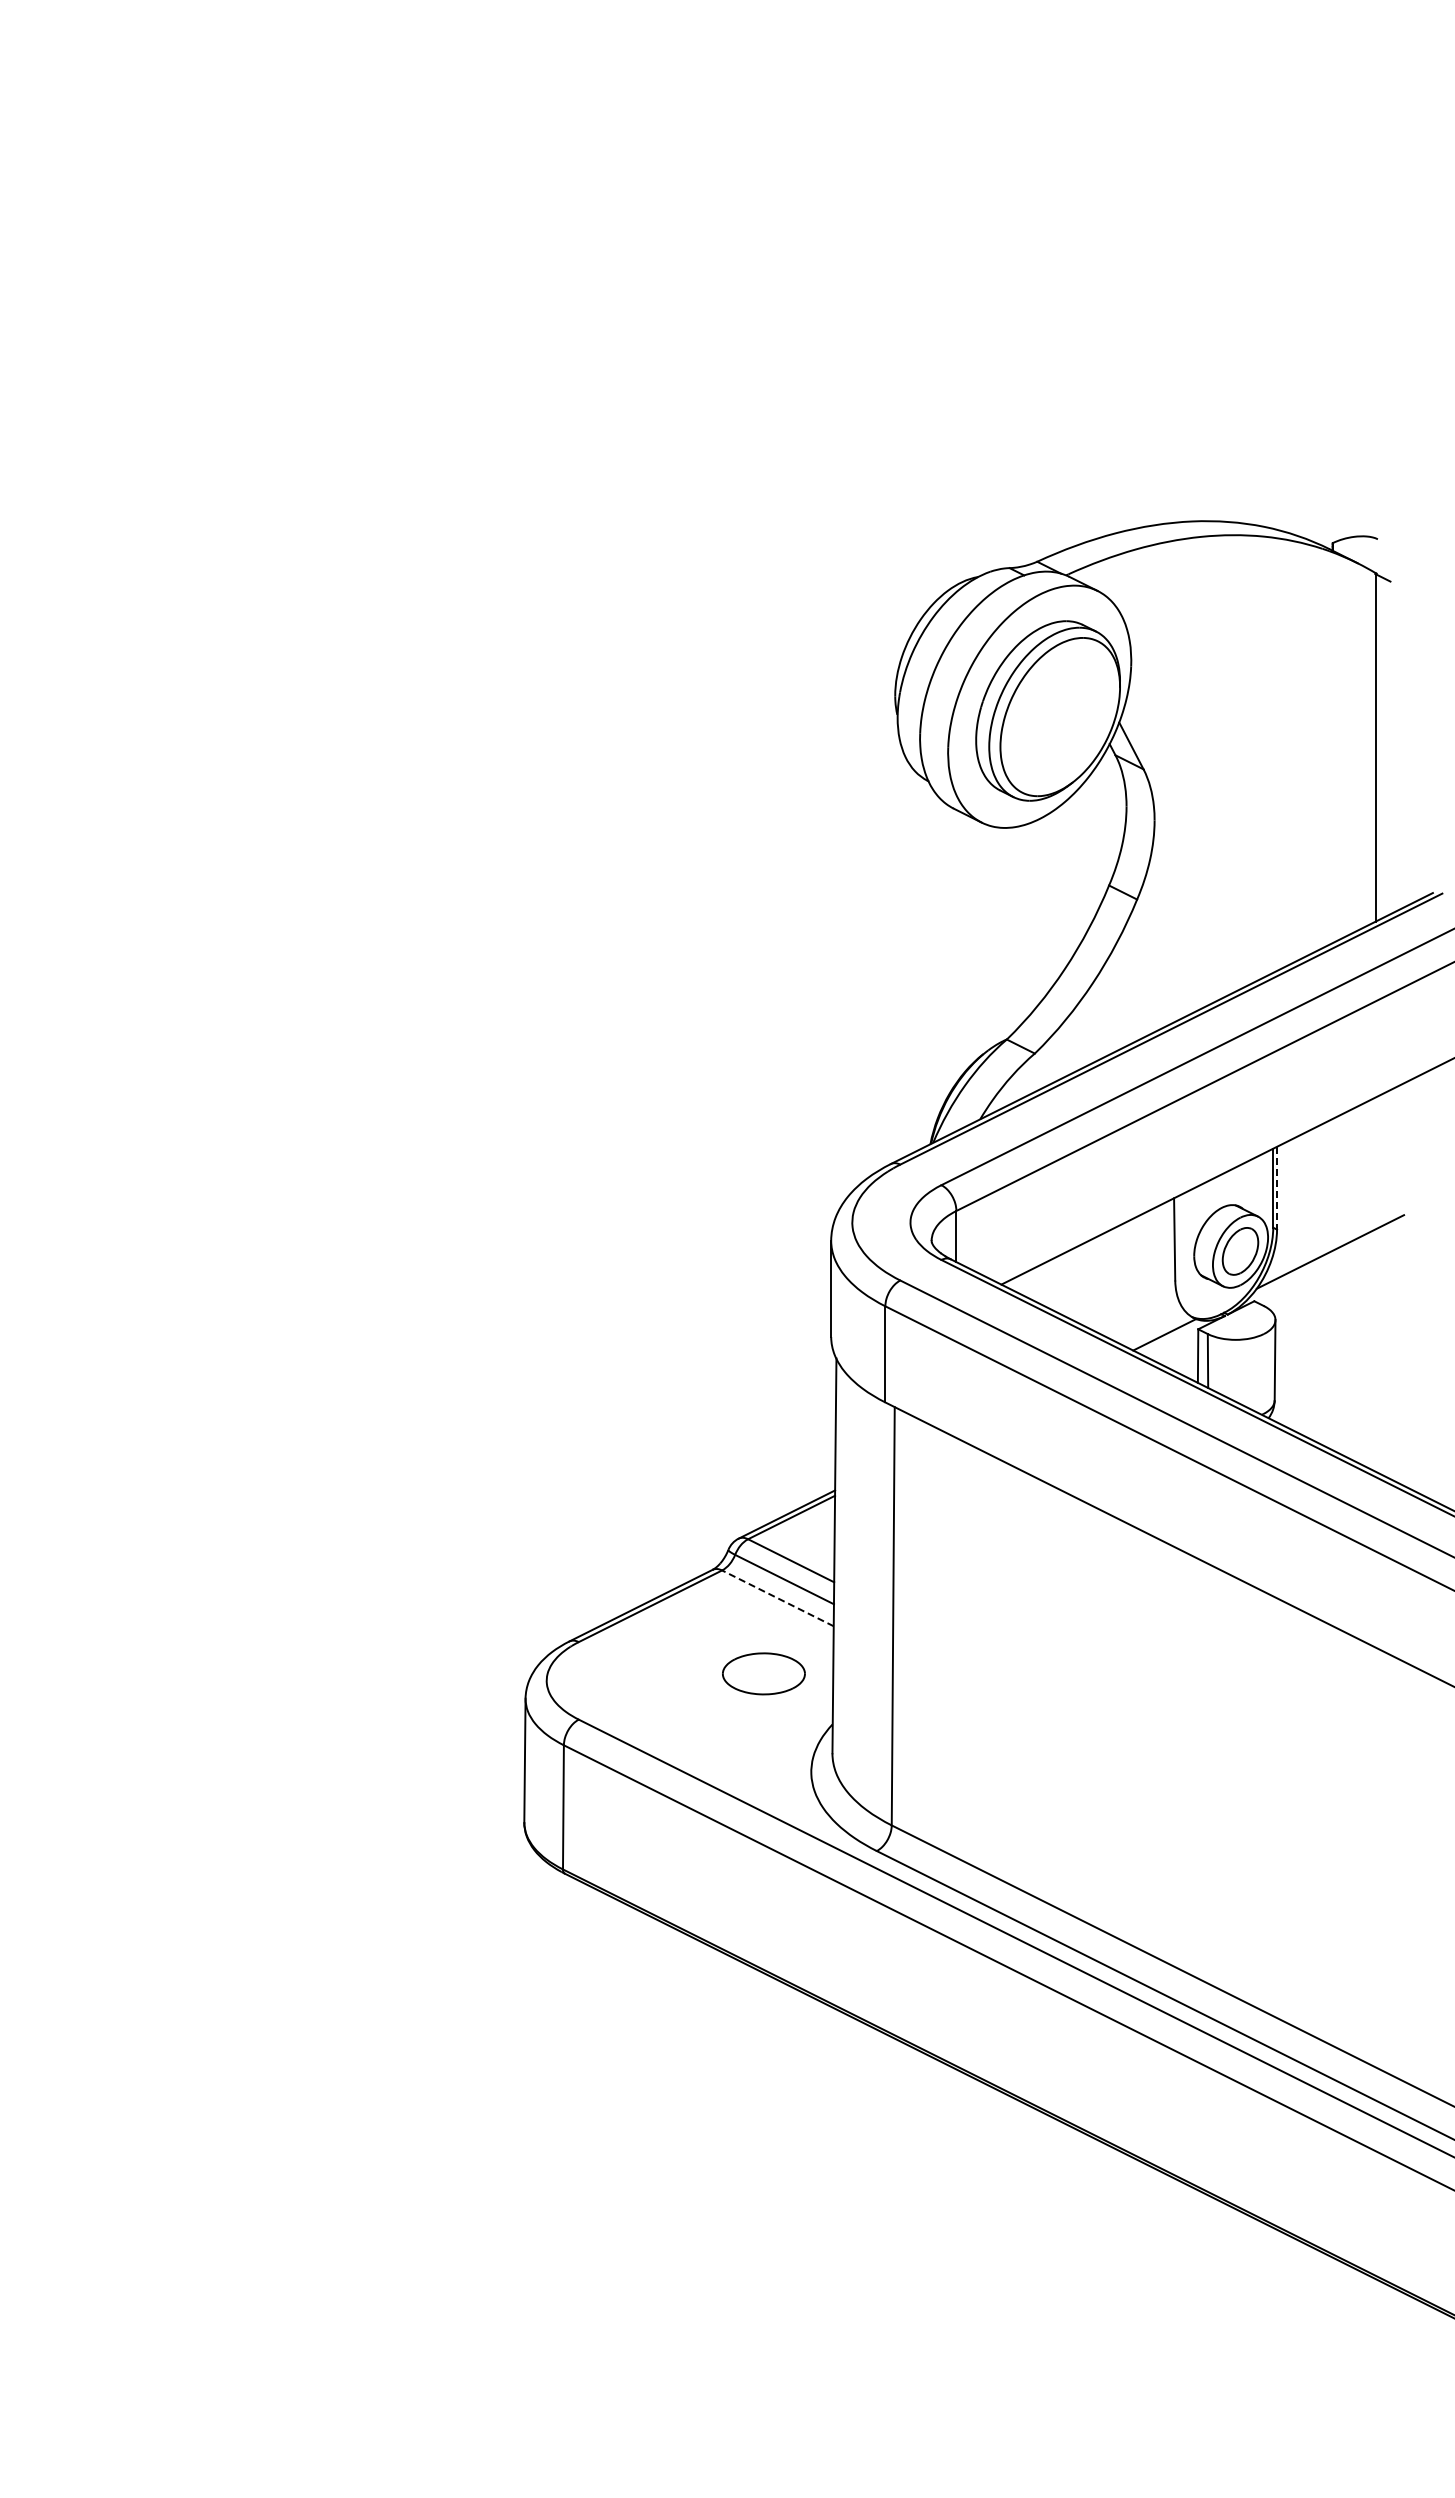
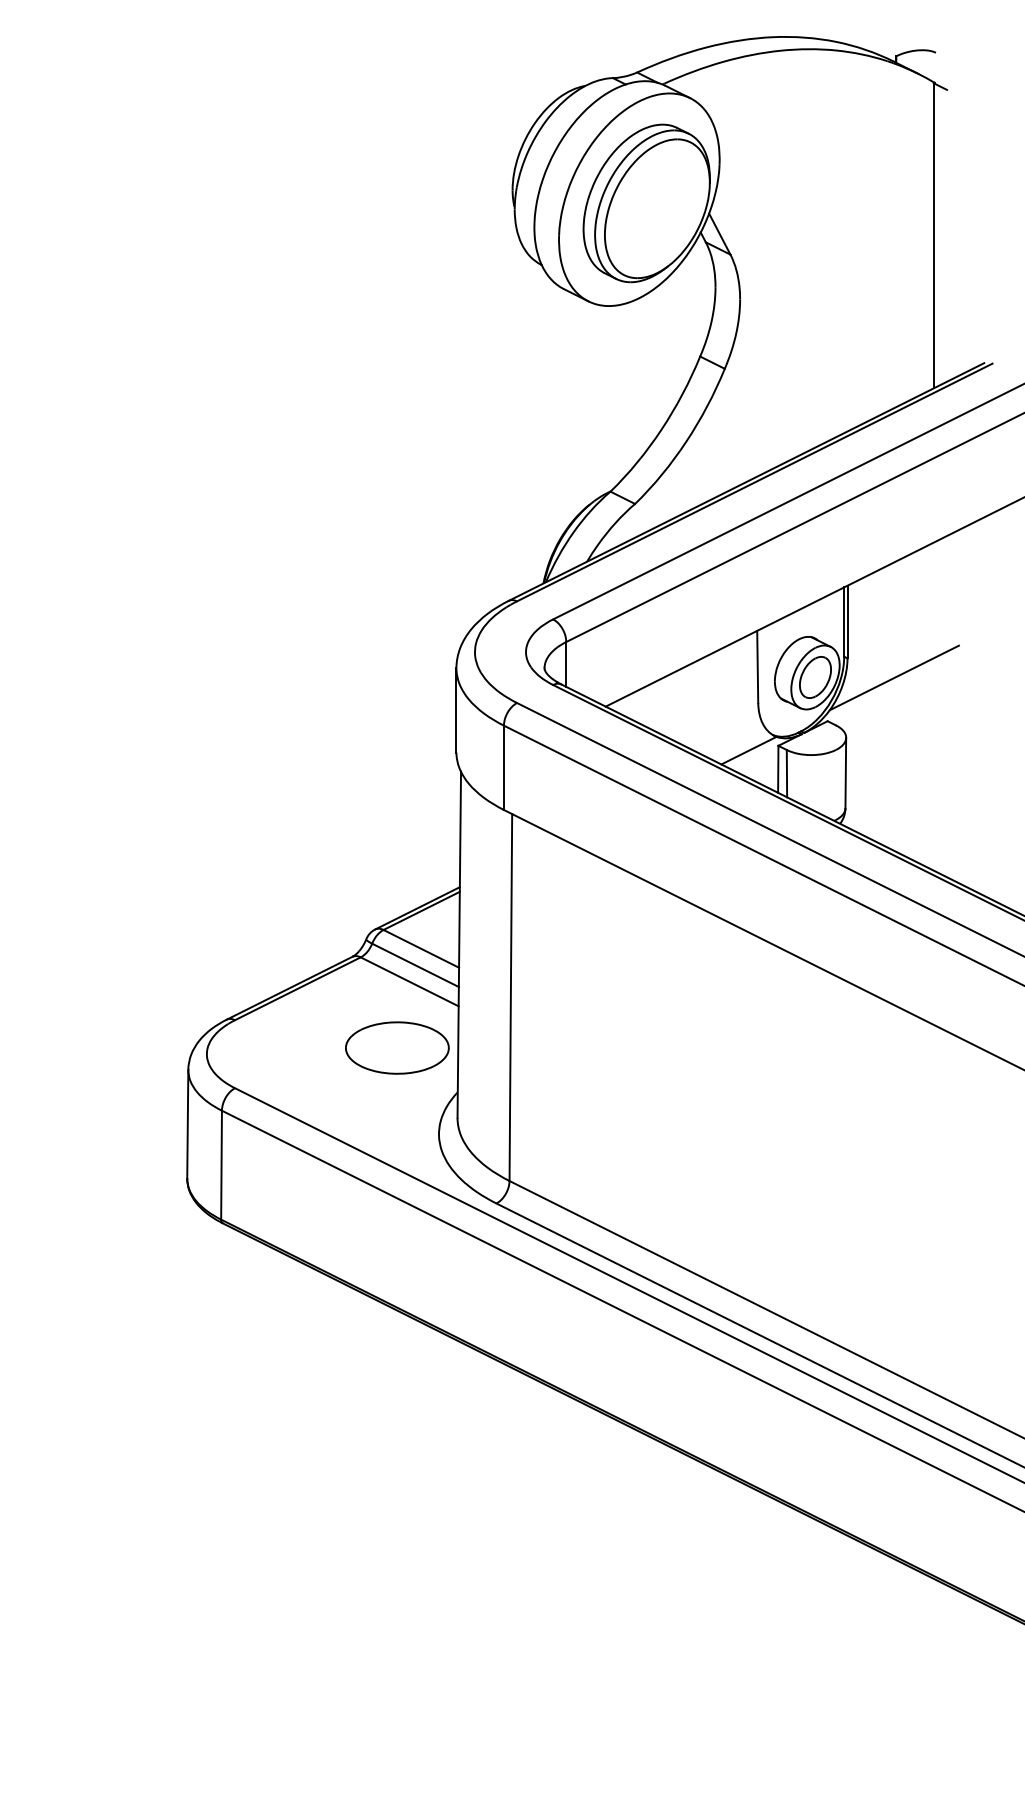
line: (1277, 1188) -> (847, 622), dashed -> solid
line: (777, 1598) -> (409, 981), dashed -> solid
part: (763, 1673) -> (397, 1047), size x1.43

